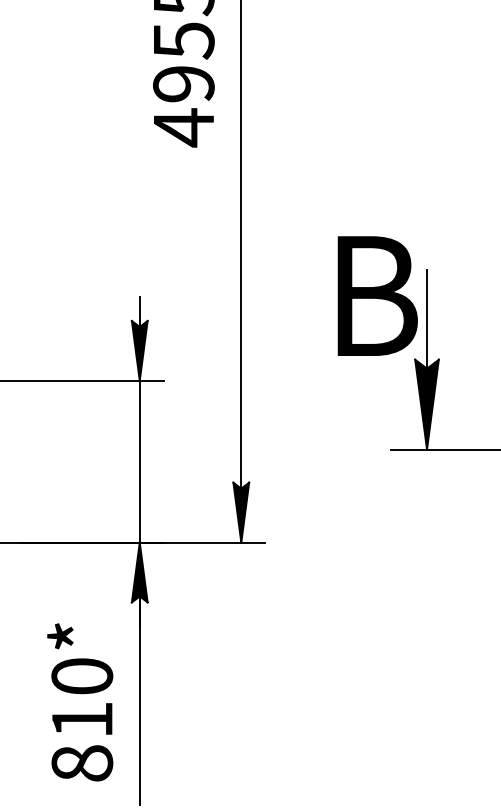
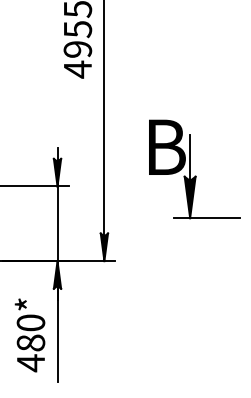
text: (81, 742) -> (30, 353), 810* -> 480*

